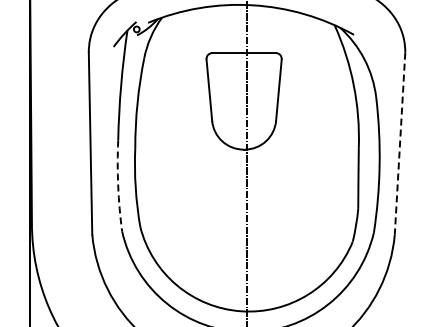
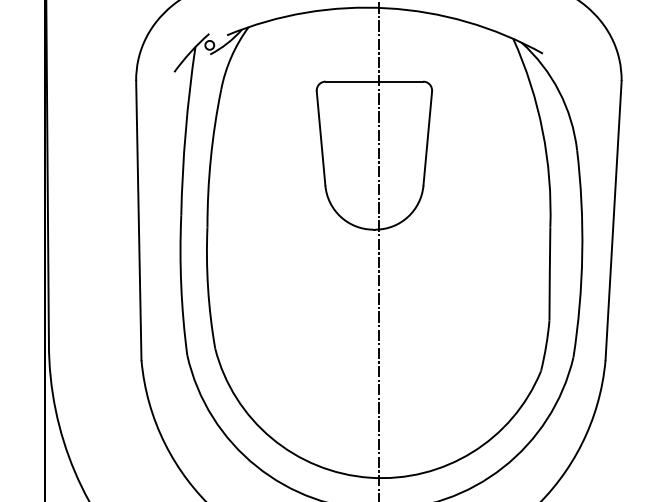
line: (400, 144) -> (614, 221), dashed -> solid
arc: (118, 186) -> (181, 286), dashed -> solid

